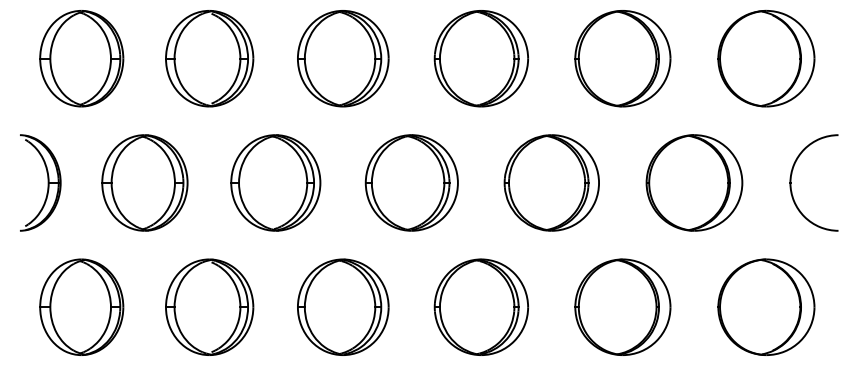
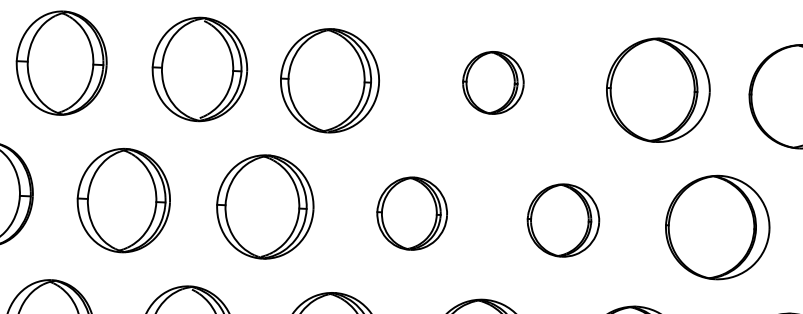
part: (343, 58) -> (330, 80), moved
part: (480, 58) -> (492, 82), size x0.6
part: (622, 58) -> (657, 90), moved
part: (411, 182) -> (411, 213), size x0.7
part: (551, 182) -> (563, 220), size x0.7

